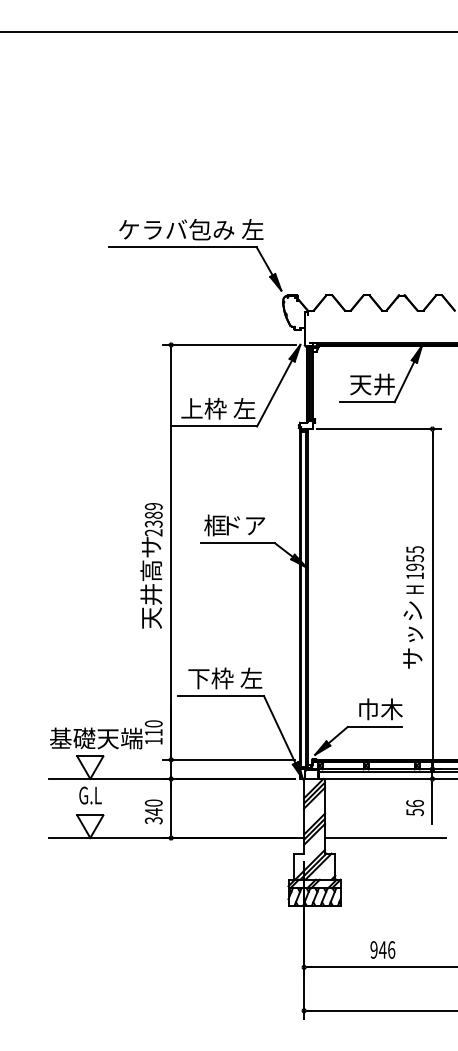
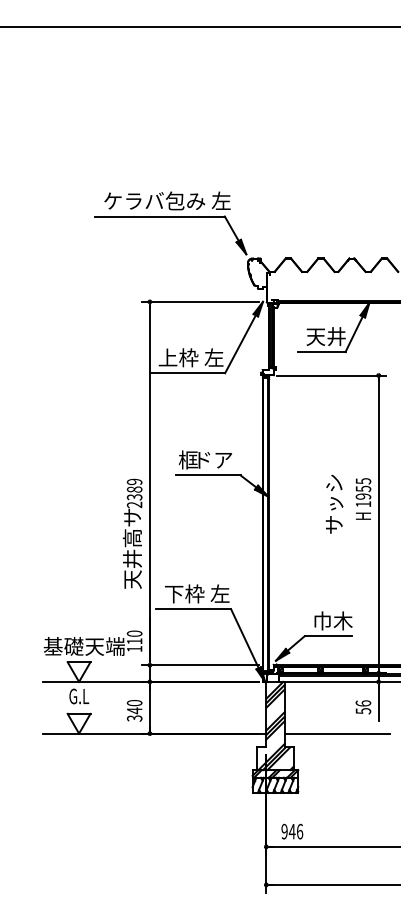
text: (151, 565) -> (132, 533), moved
text: (413, 634) -> (334, 503), moved
text: (382, 949) -> (292, 831), moved

